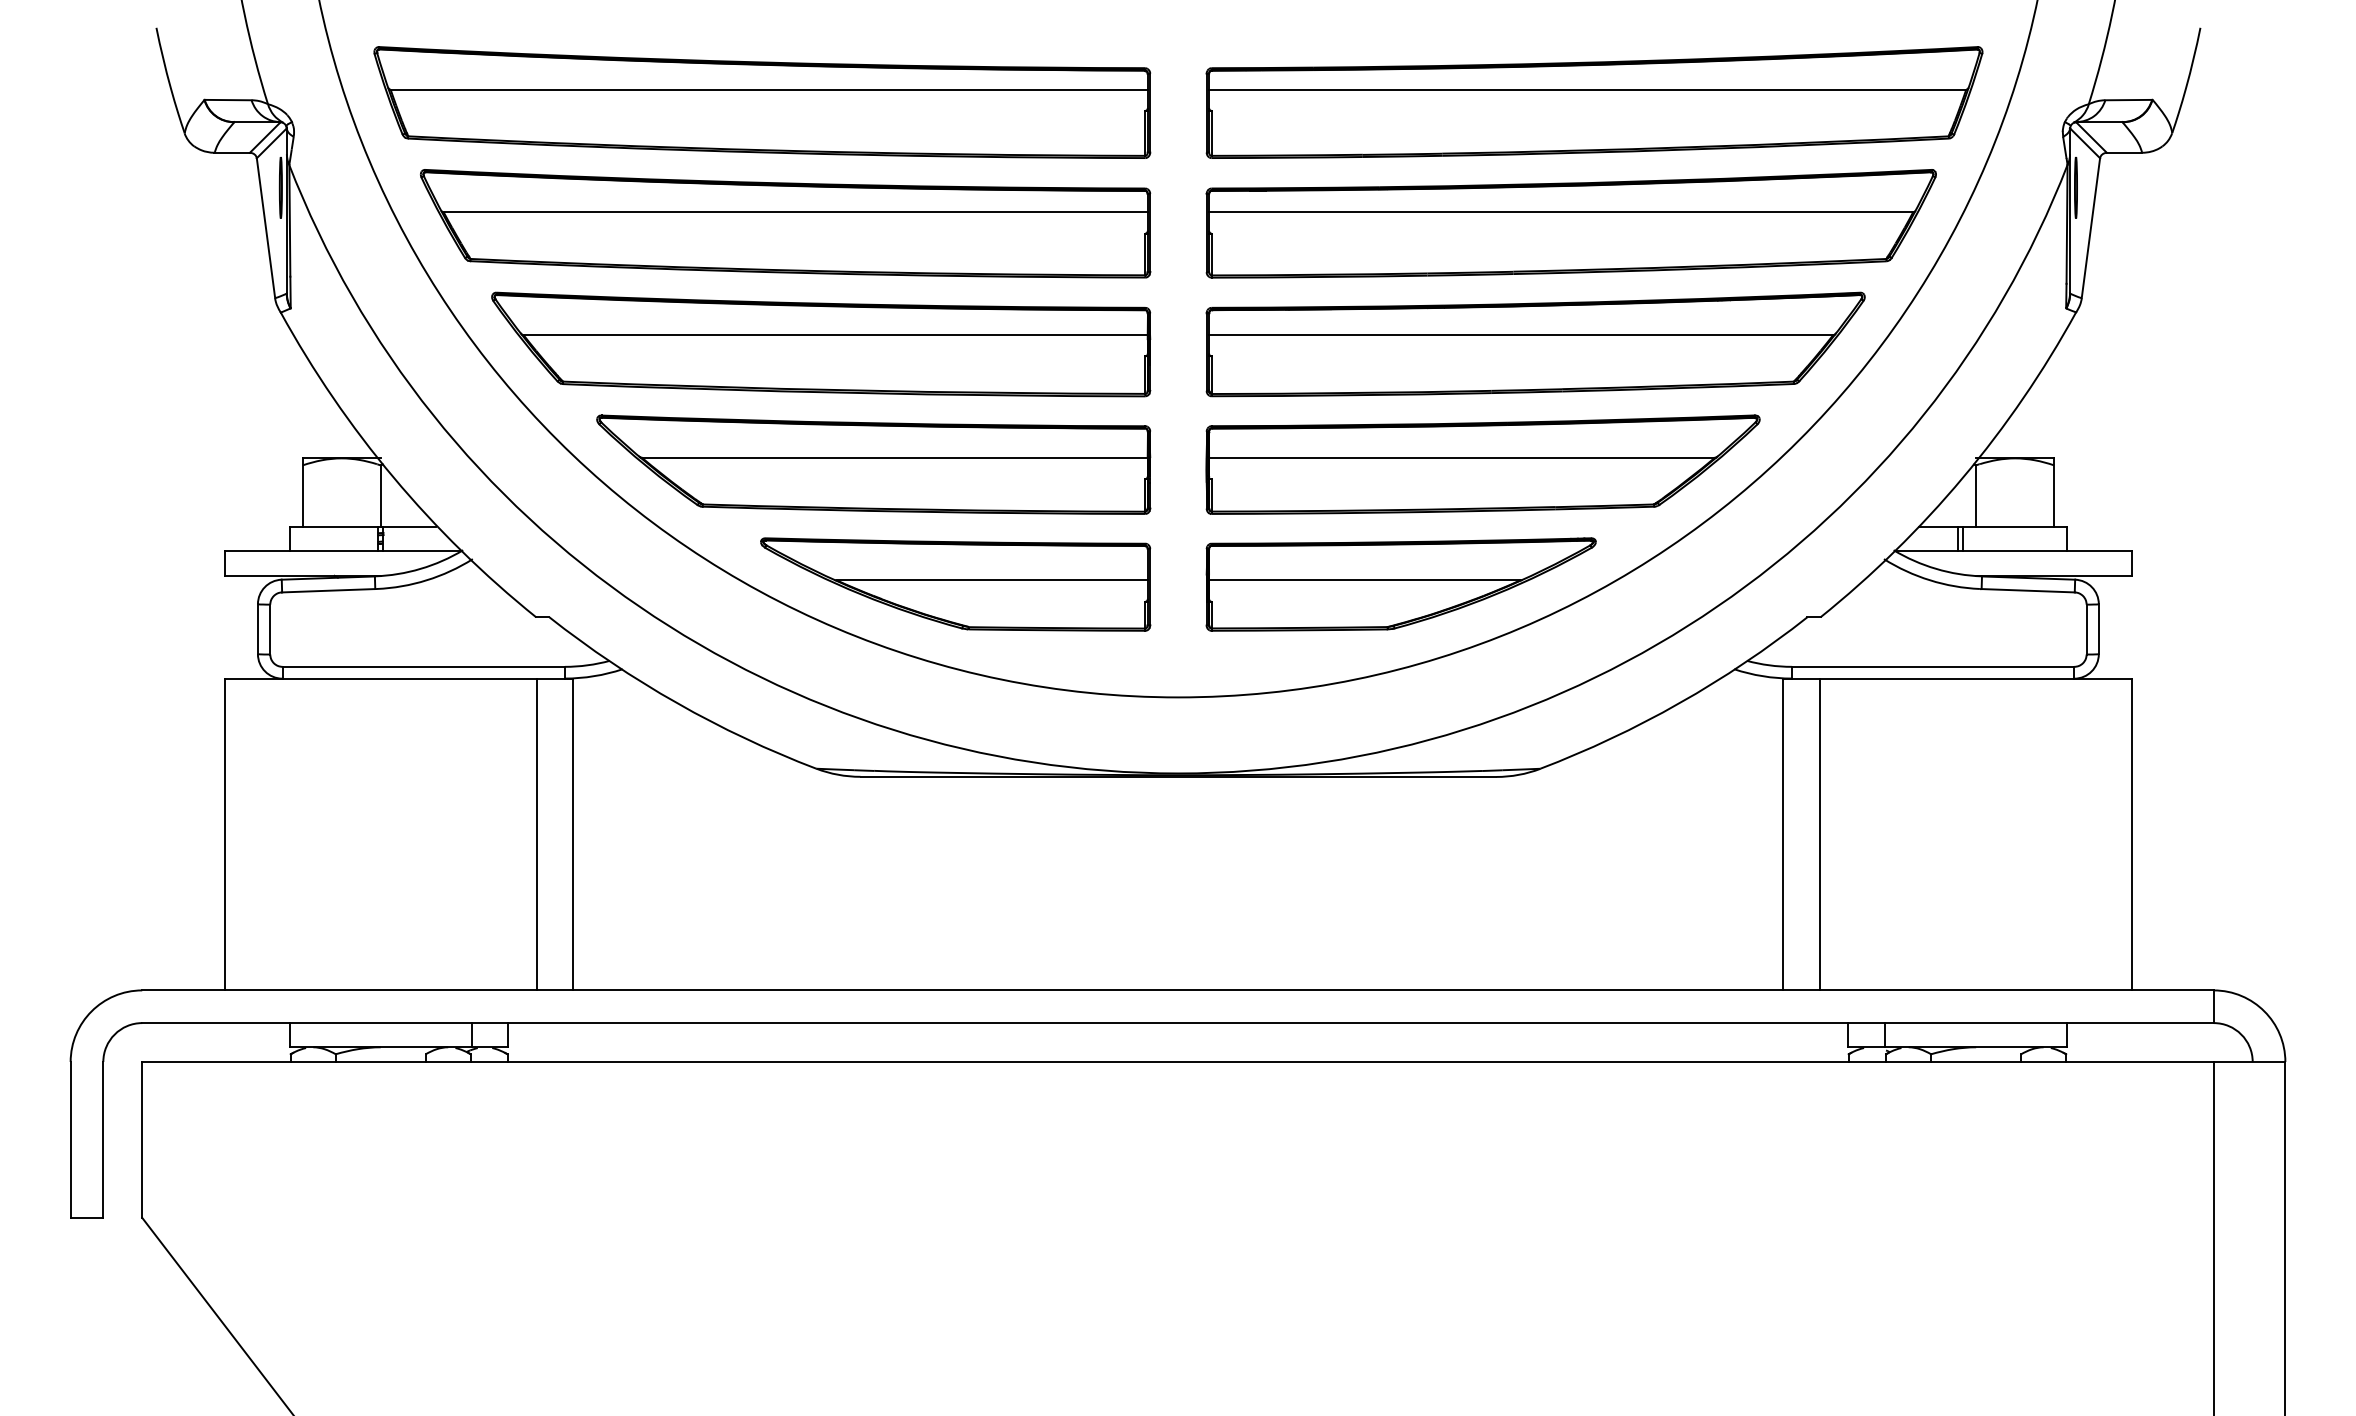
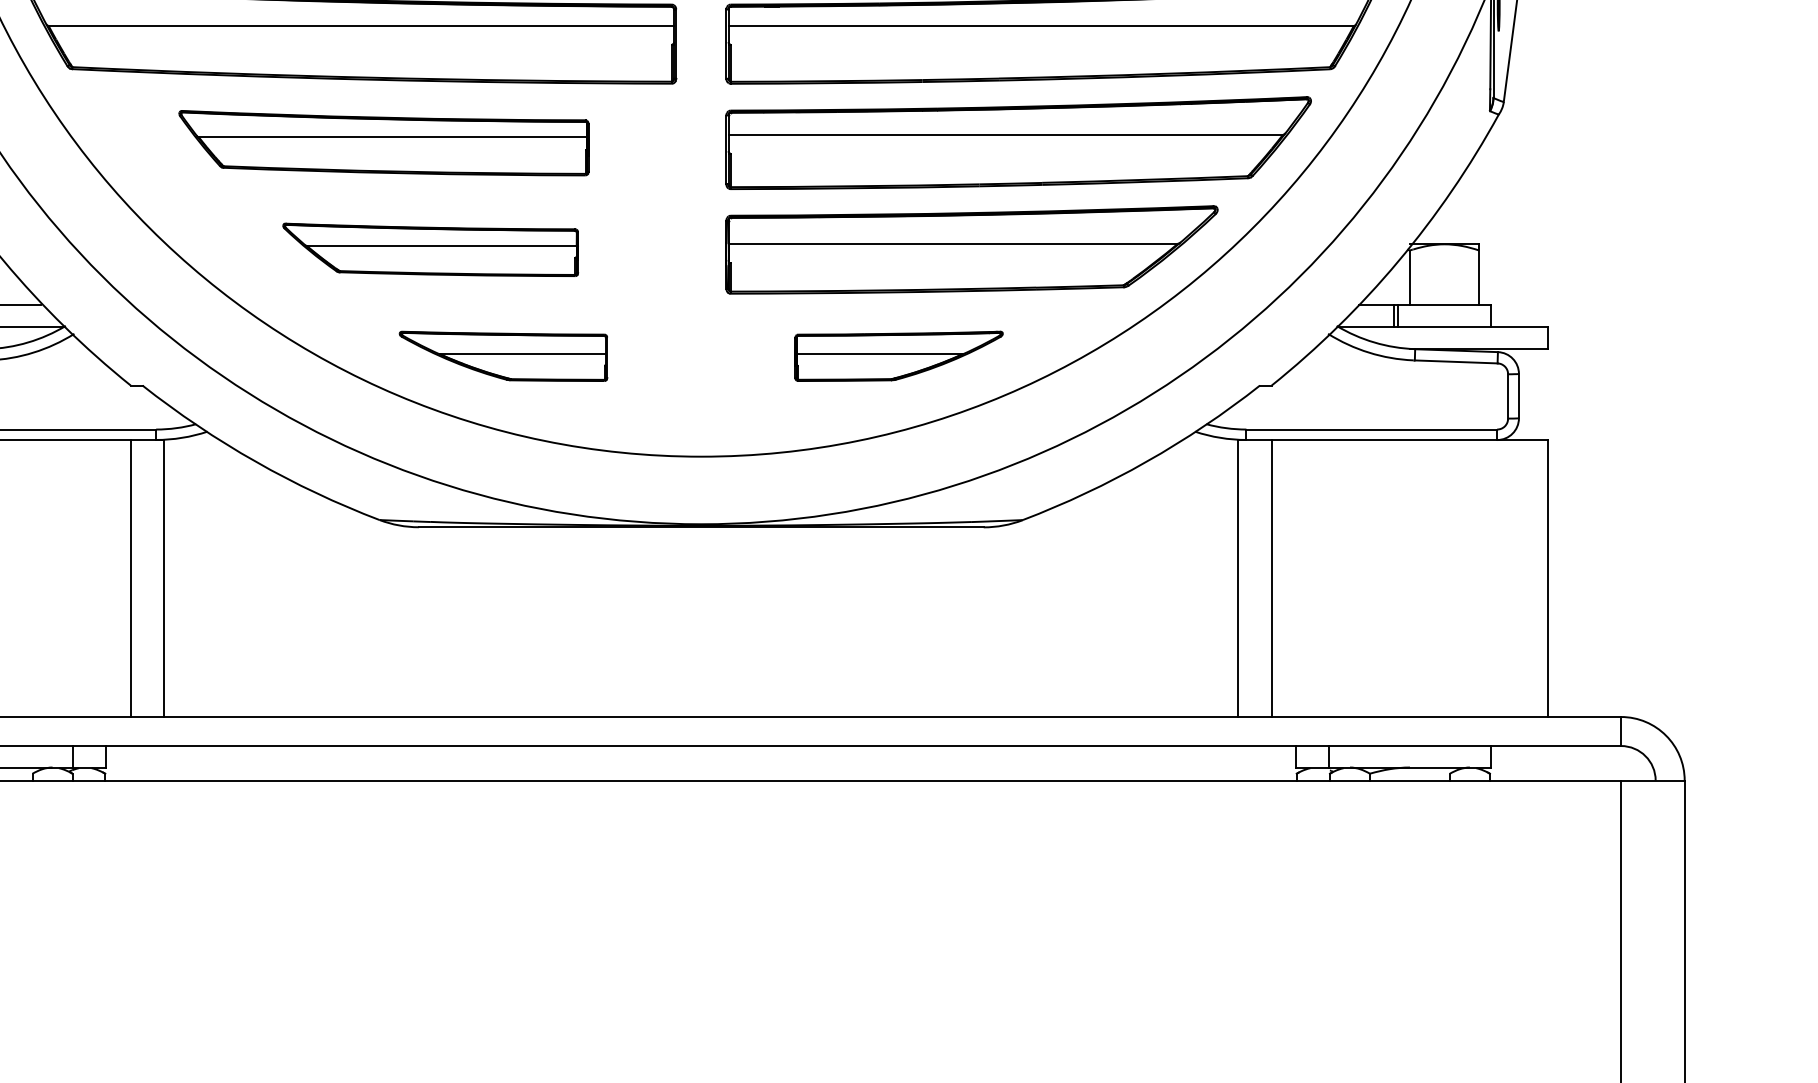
part: (821, 344) -> (384, 143), size x0.7
part: (873, 464) -> (430, 249), size x0.6
part: (955, 584) -> (503, 356), size x0.6
part: (1400, 584) -> (898, 356), size x0.6

